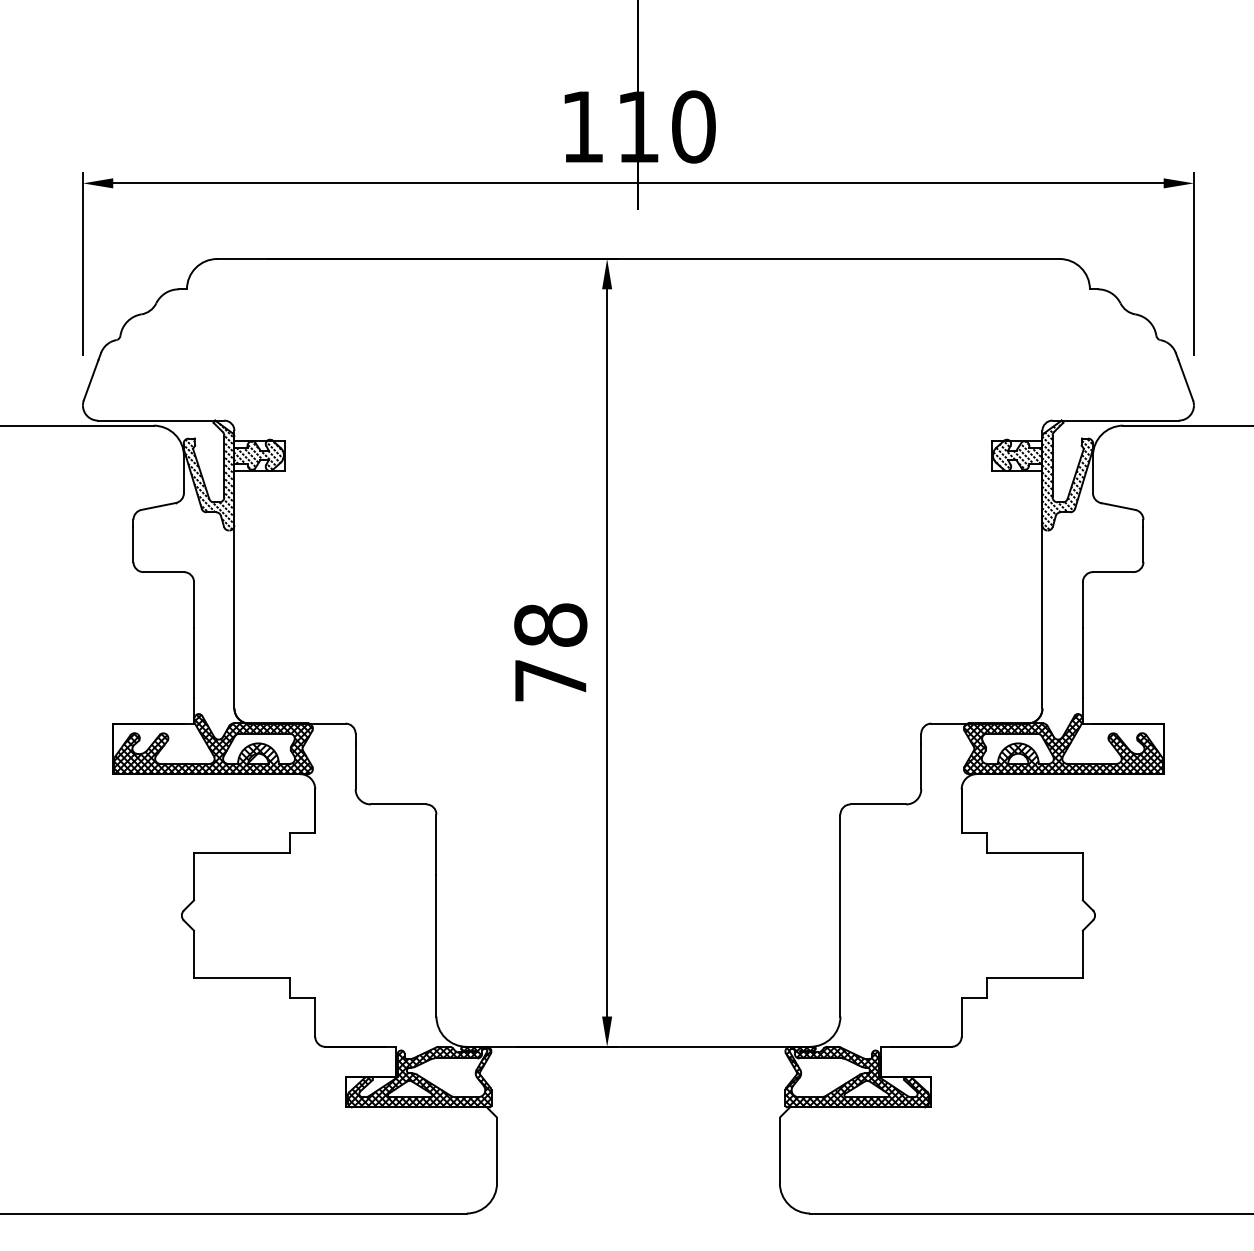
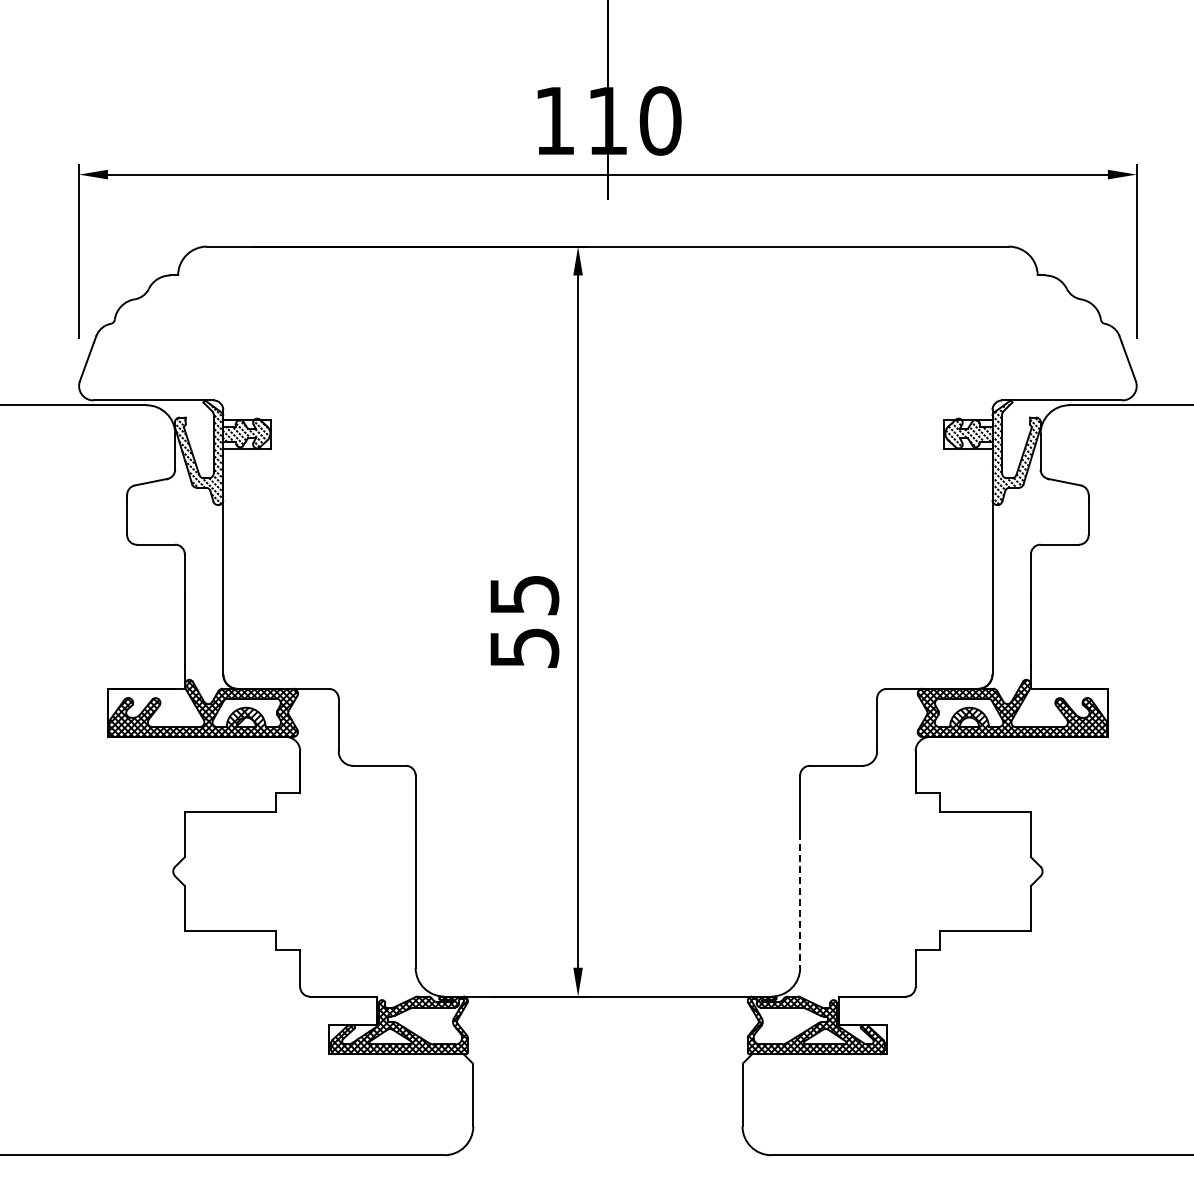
text: (550, 651) -> (524, 620), 78 -> 55
line: (840, 945) -> (800, 900), solid -> dashed

